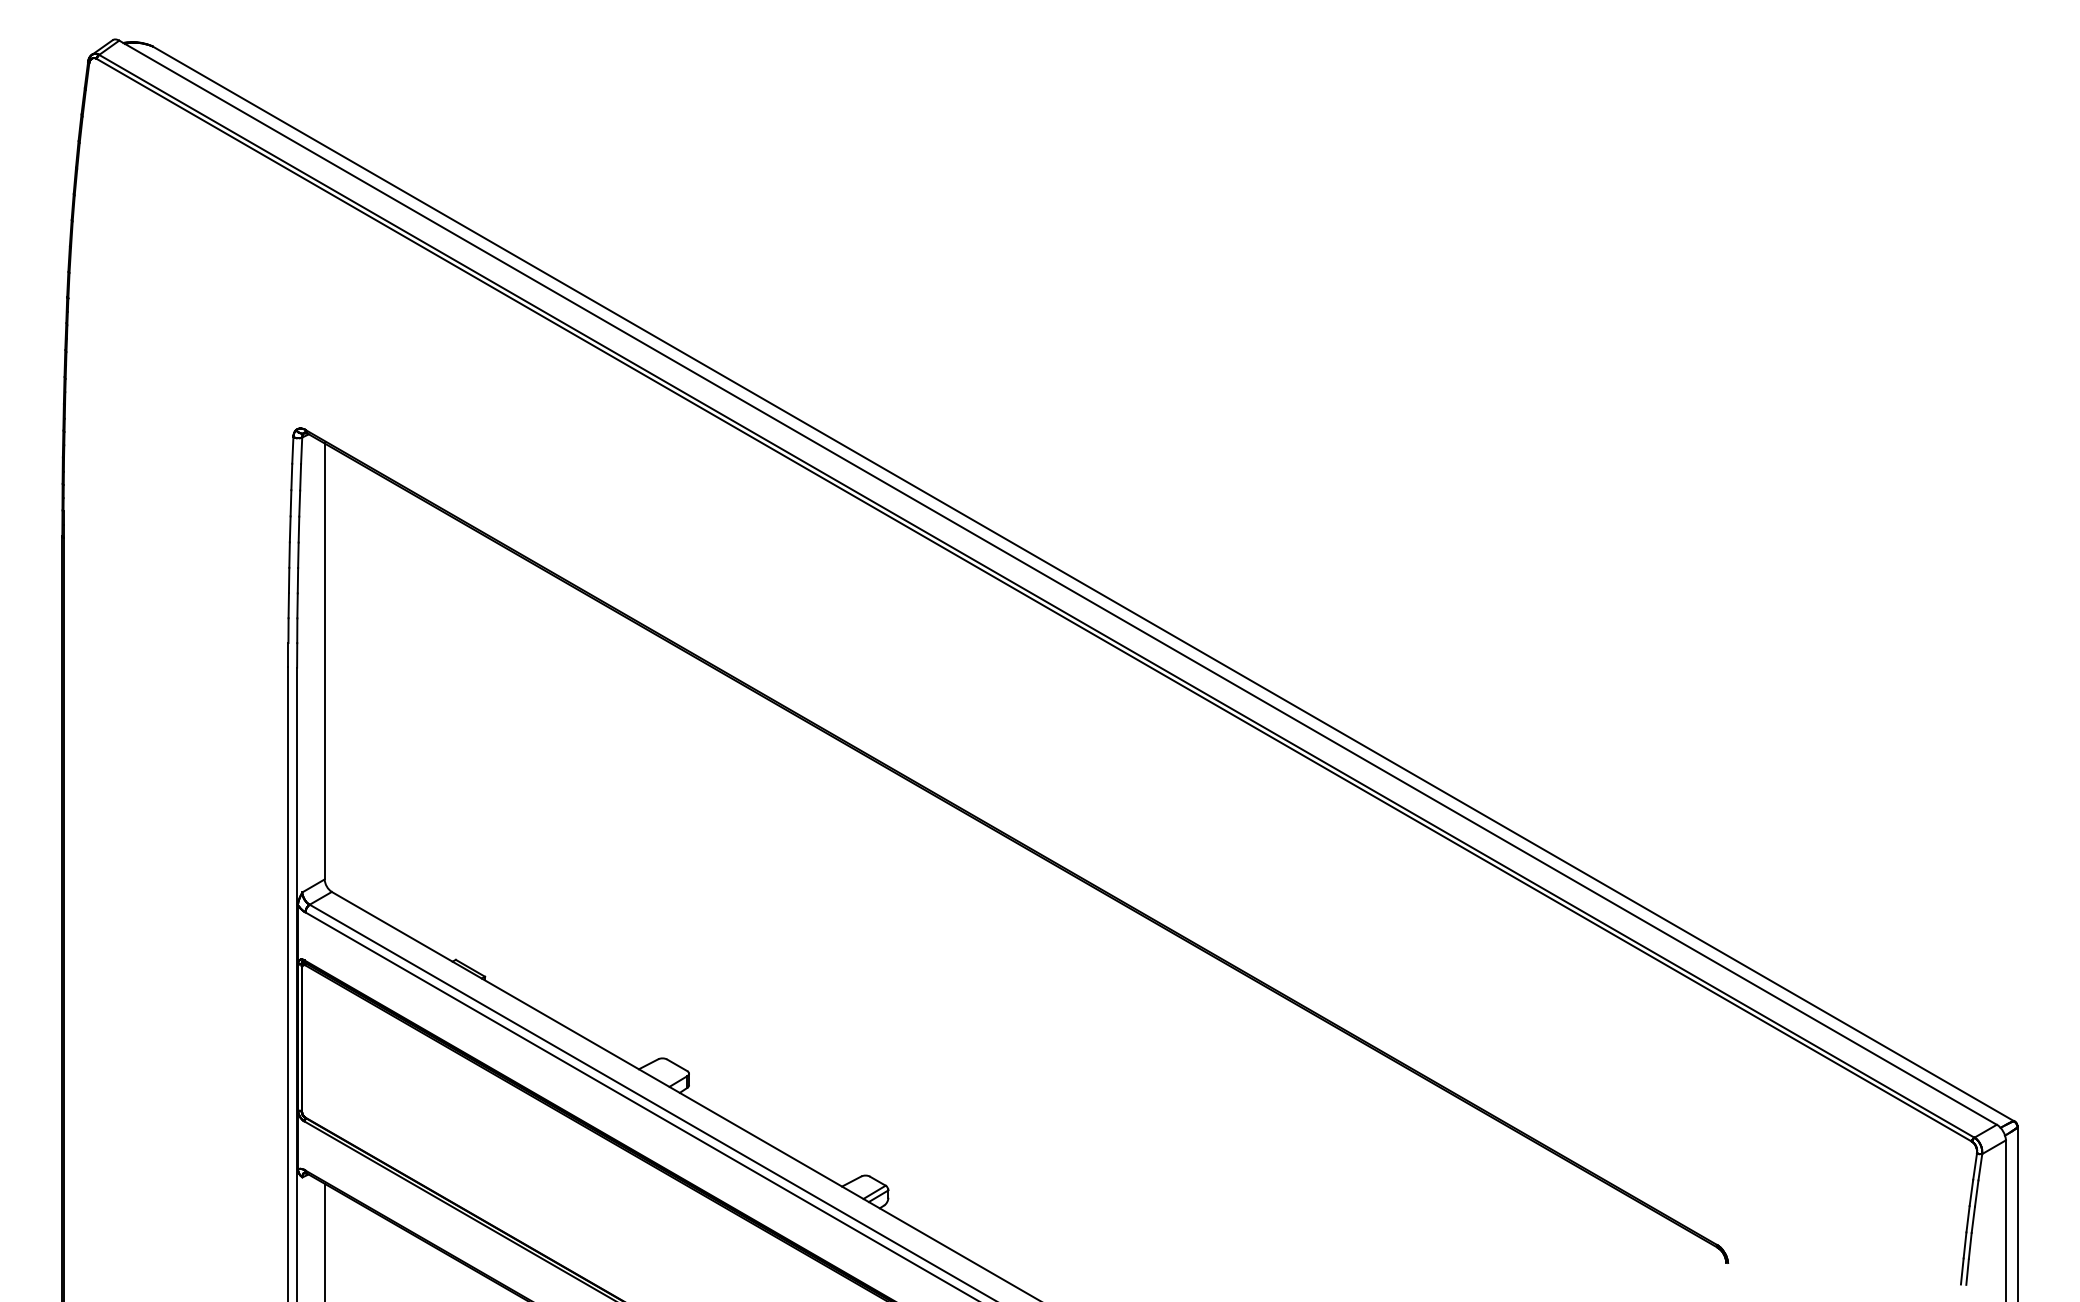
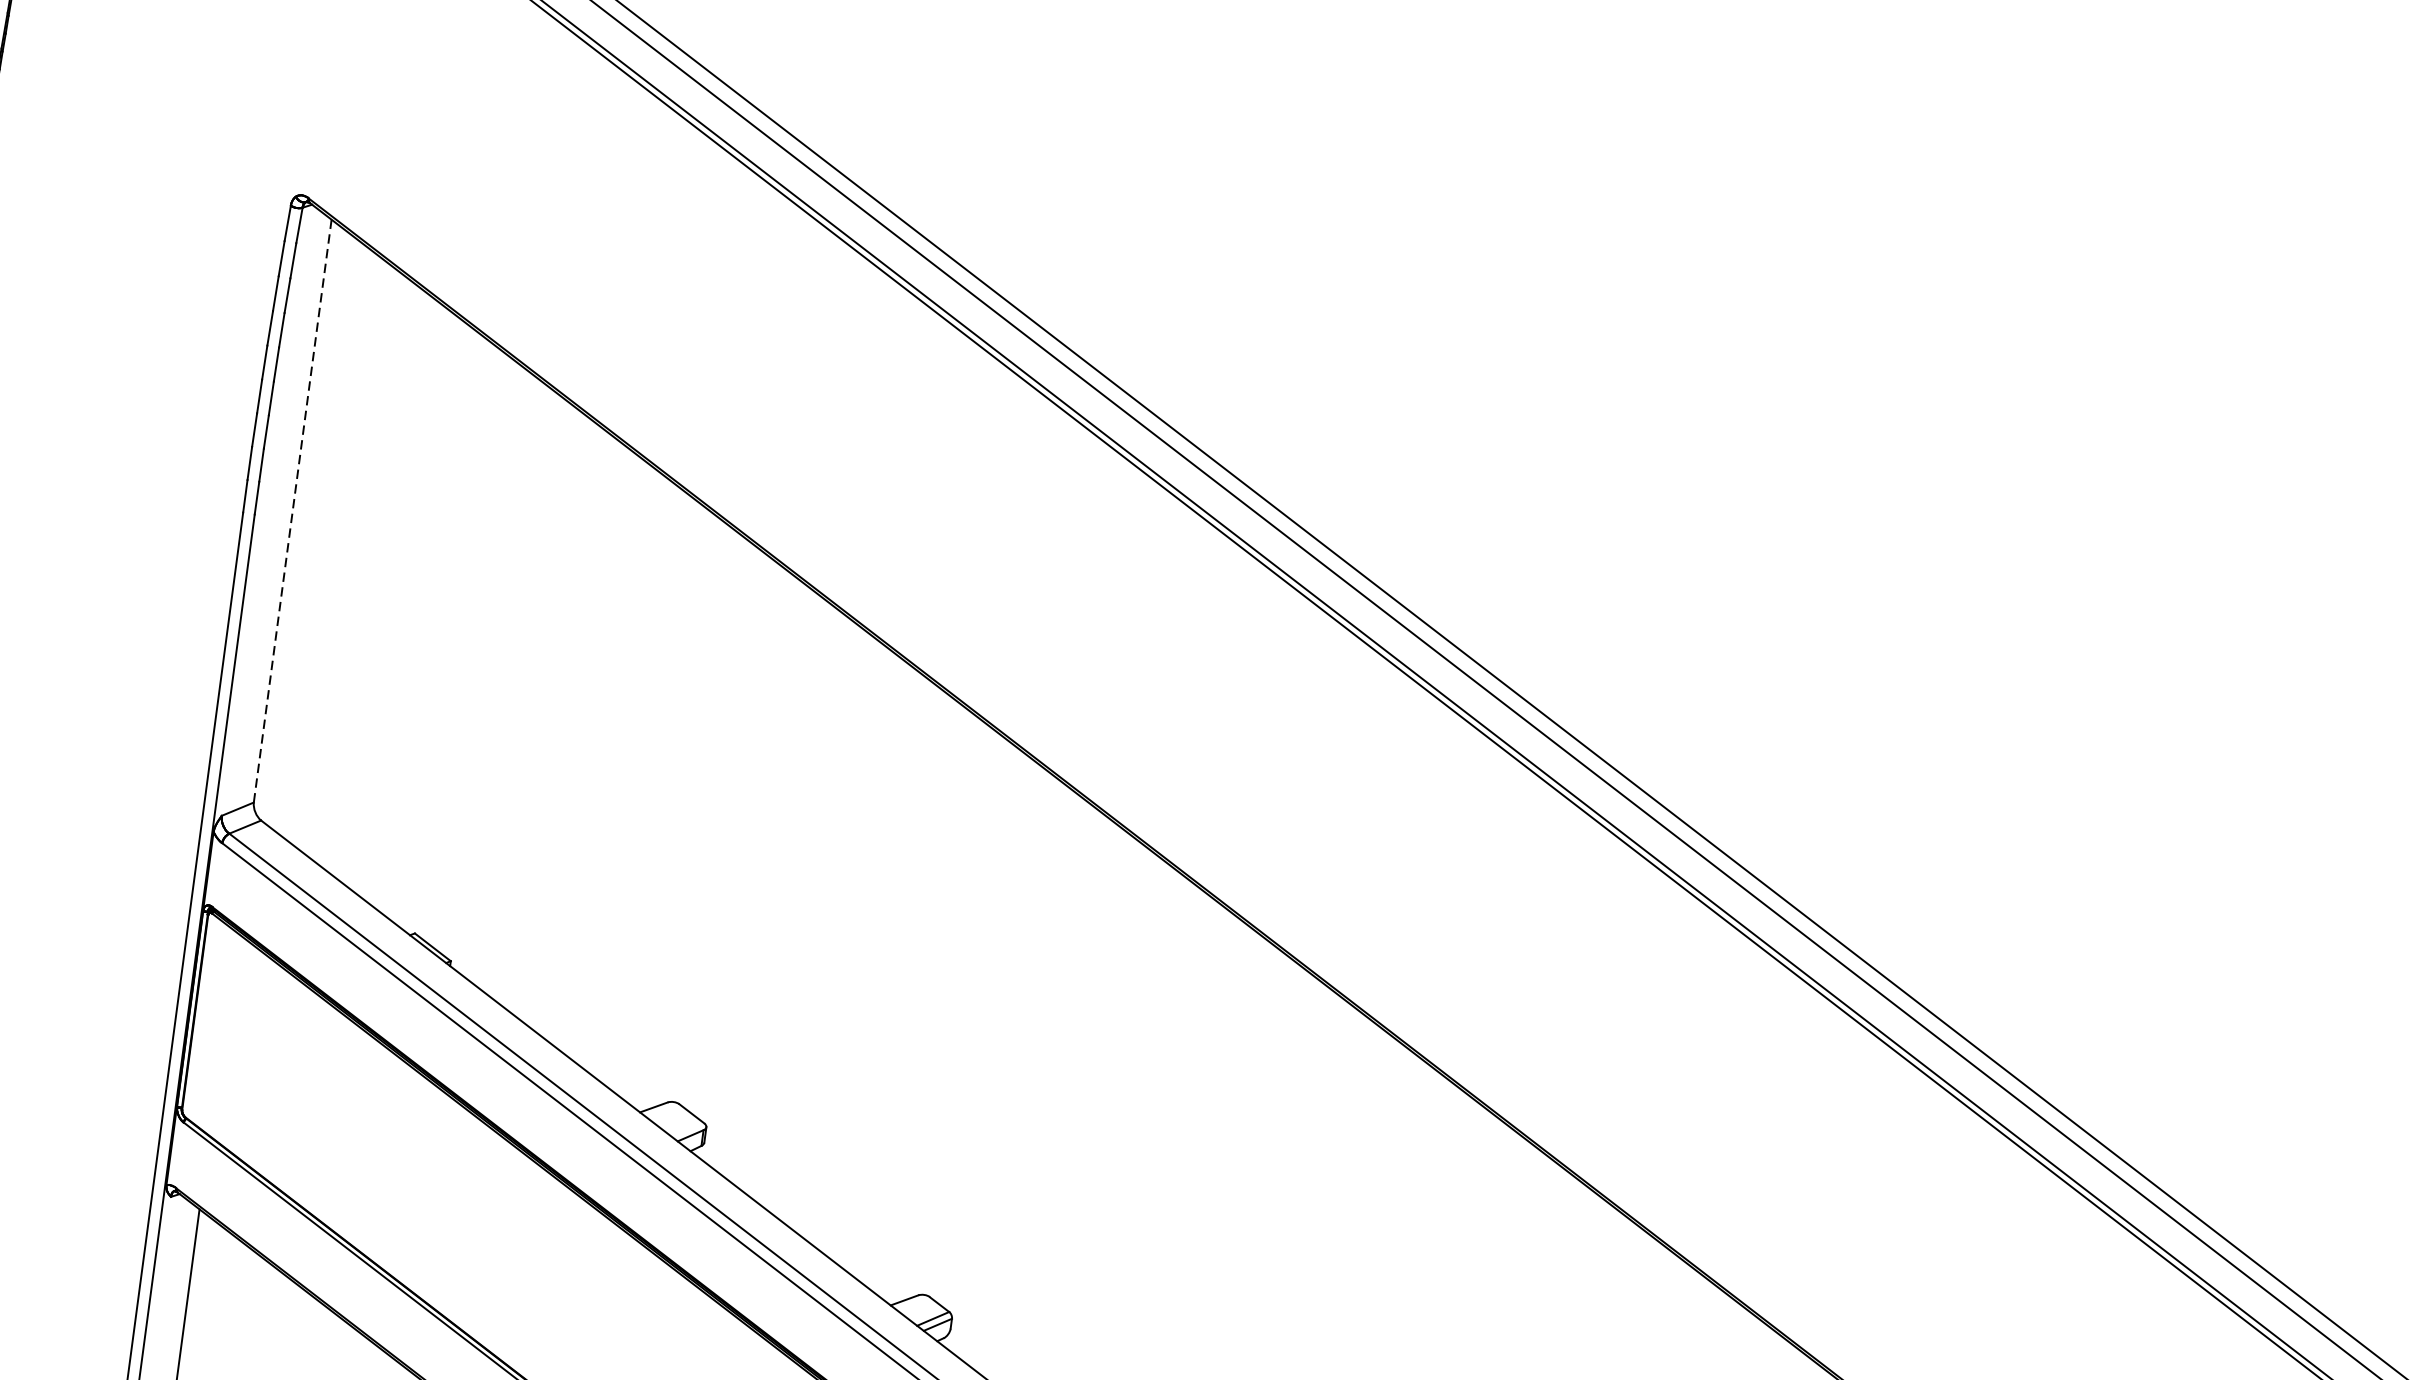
line: (324, 661) -> (292, 511), solid -> dashed

